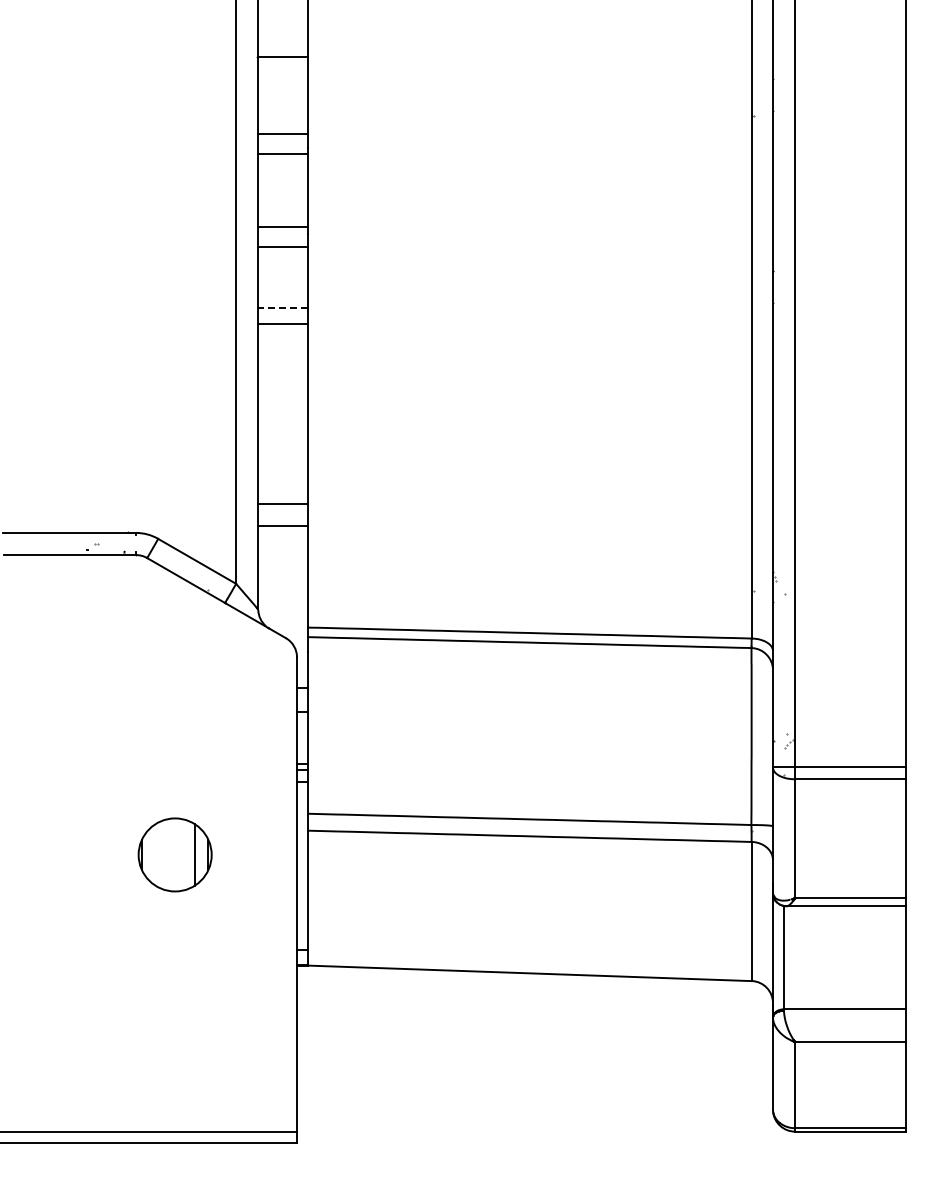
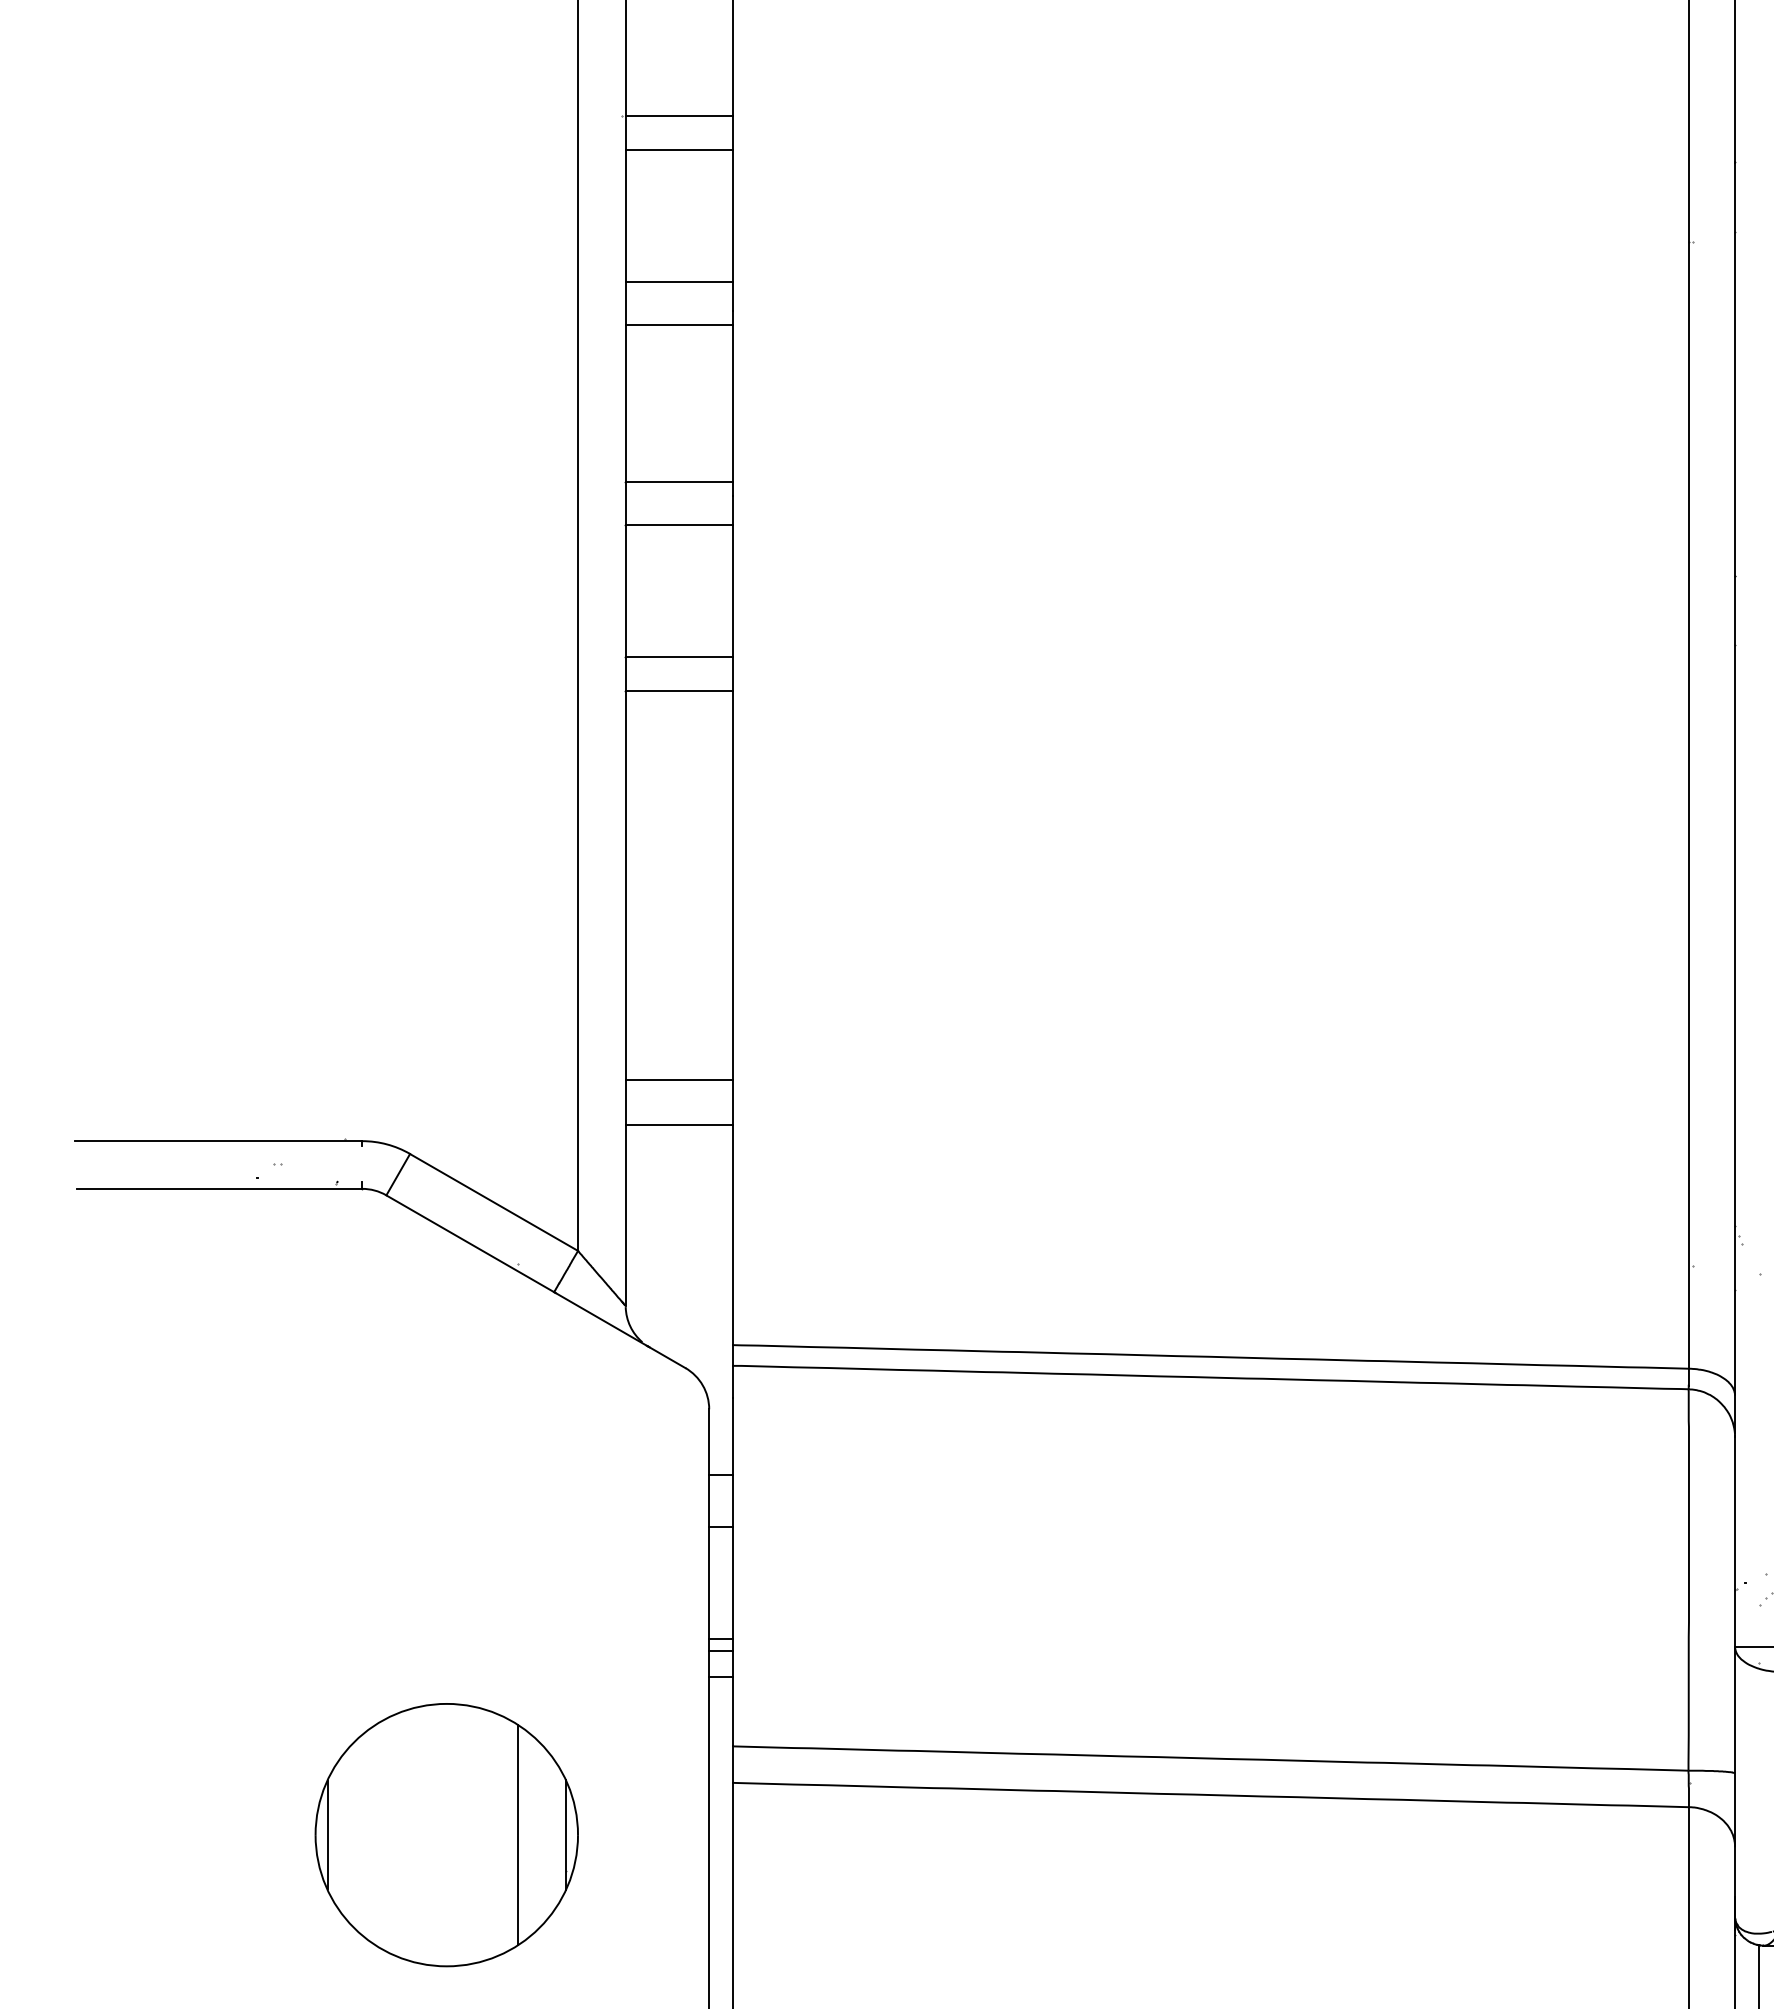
line: (283, 73) -> (680, 150), added
line: (283, 308) -> (680, 657), dashed -> solid
part: (174, 854) -> (445, 1834), size x1.67

